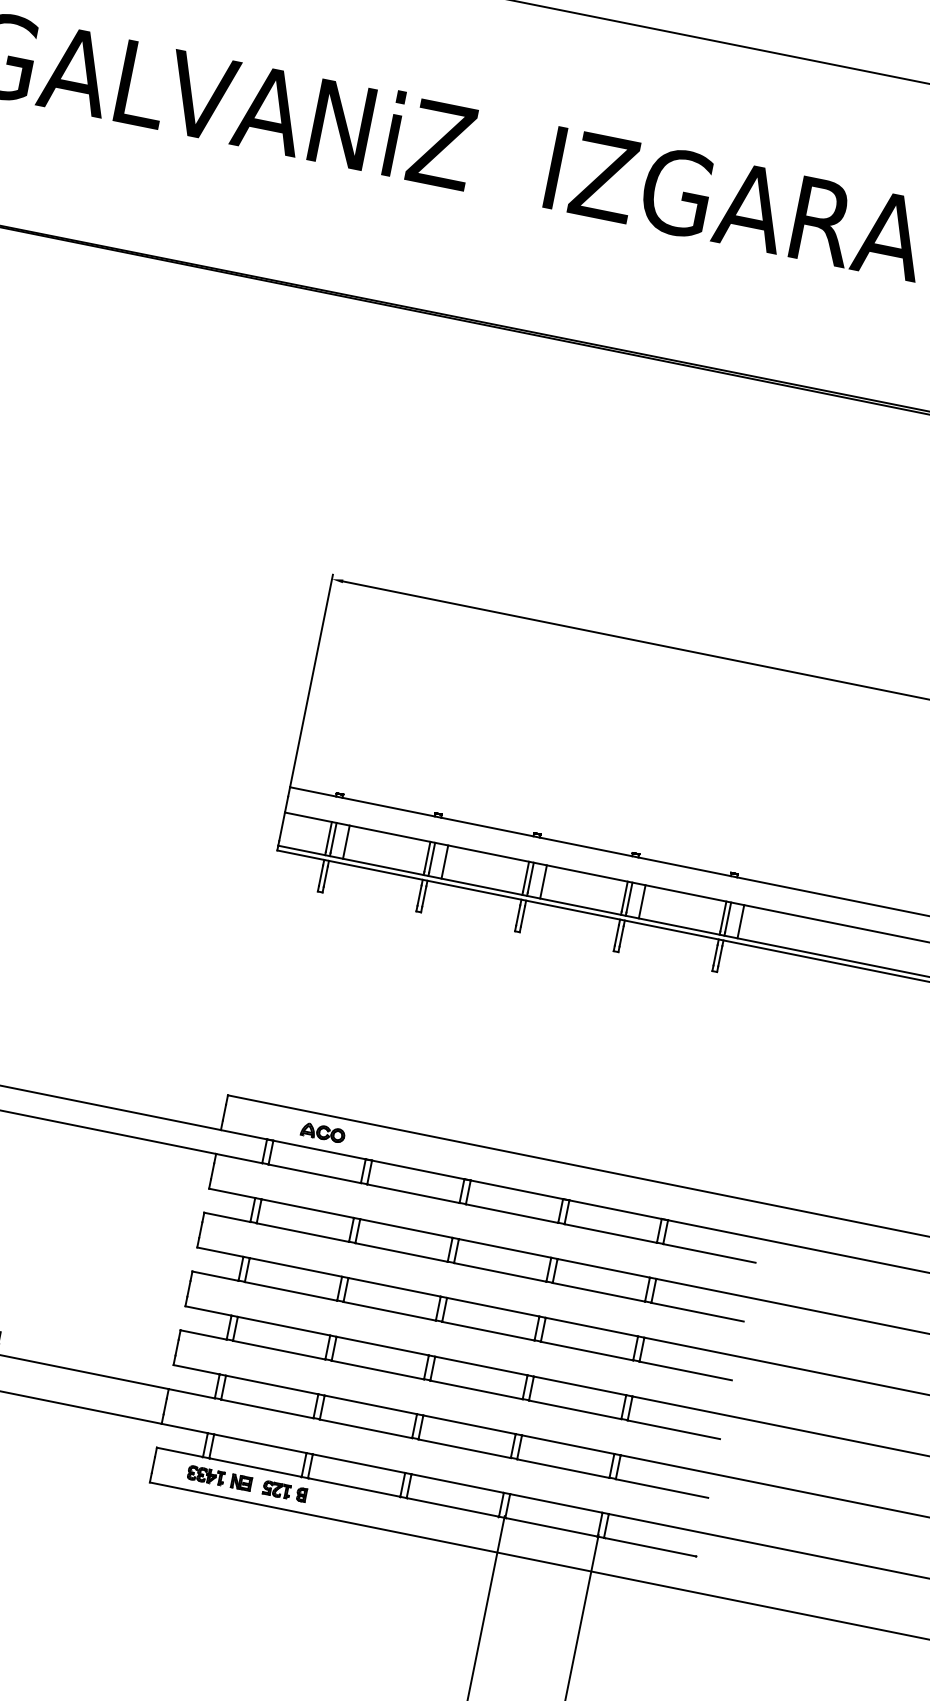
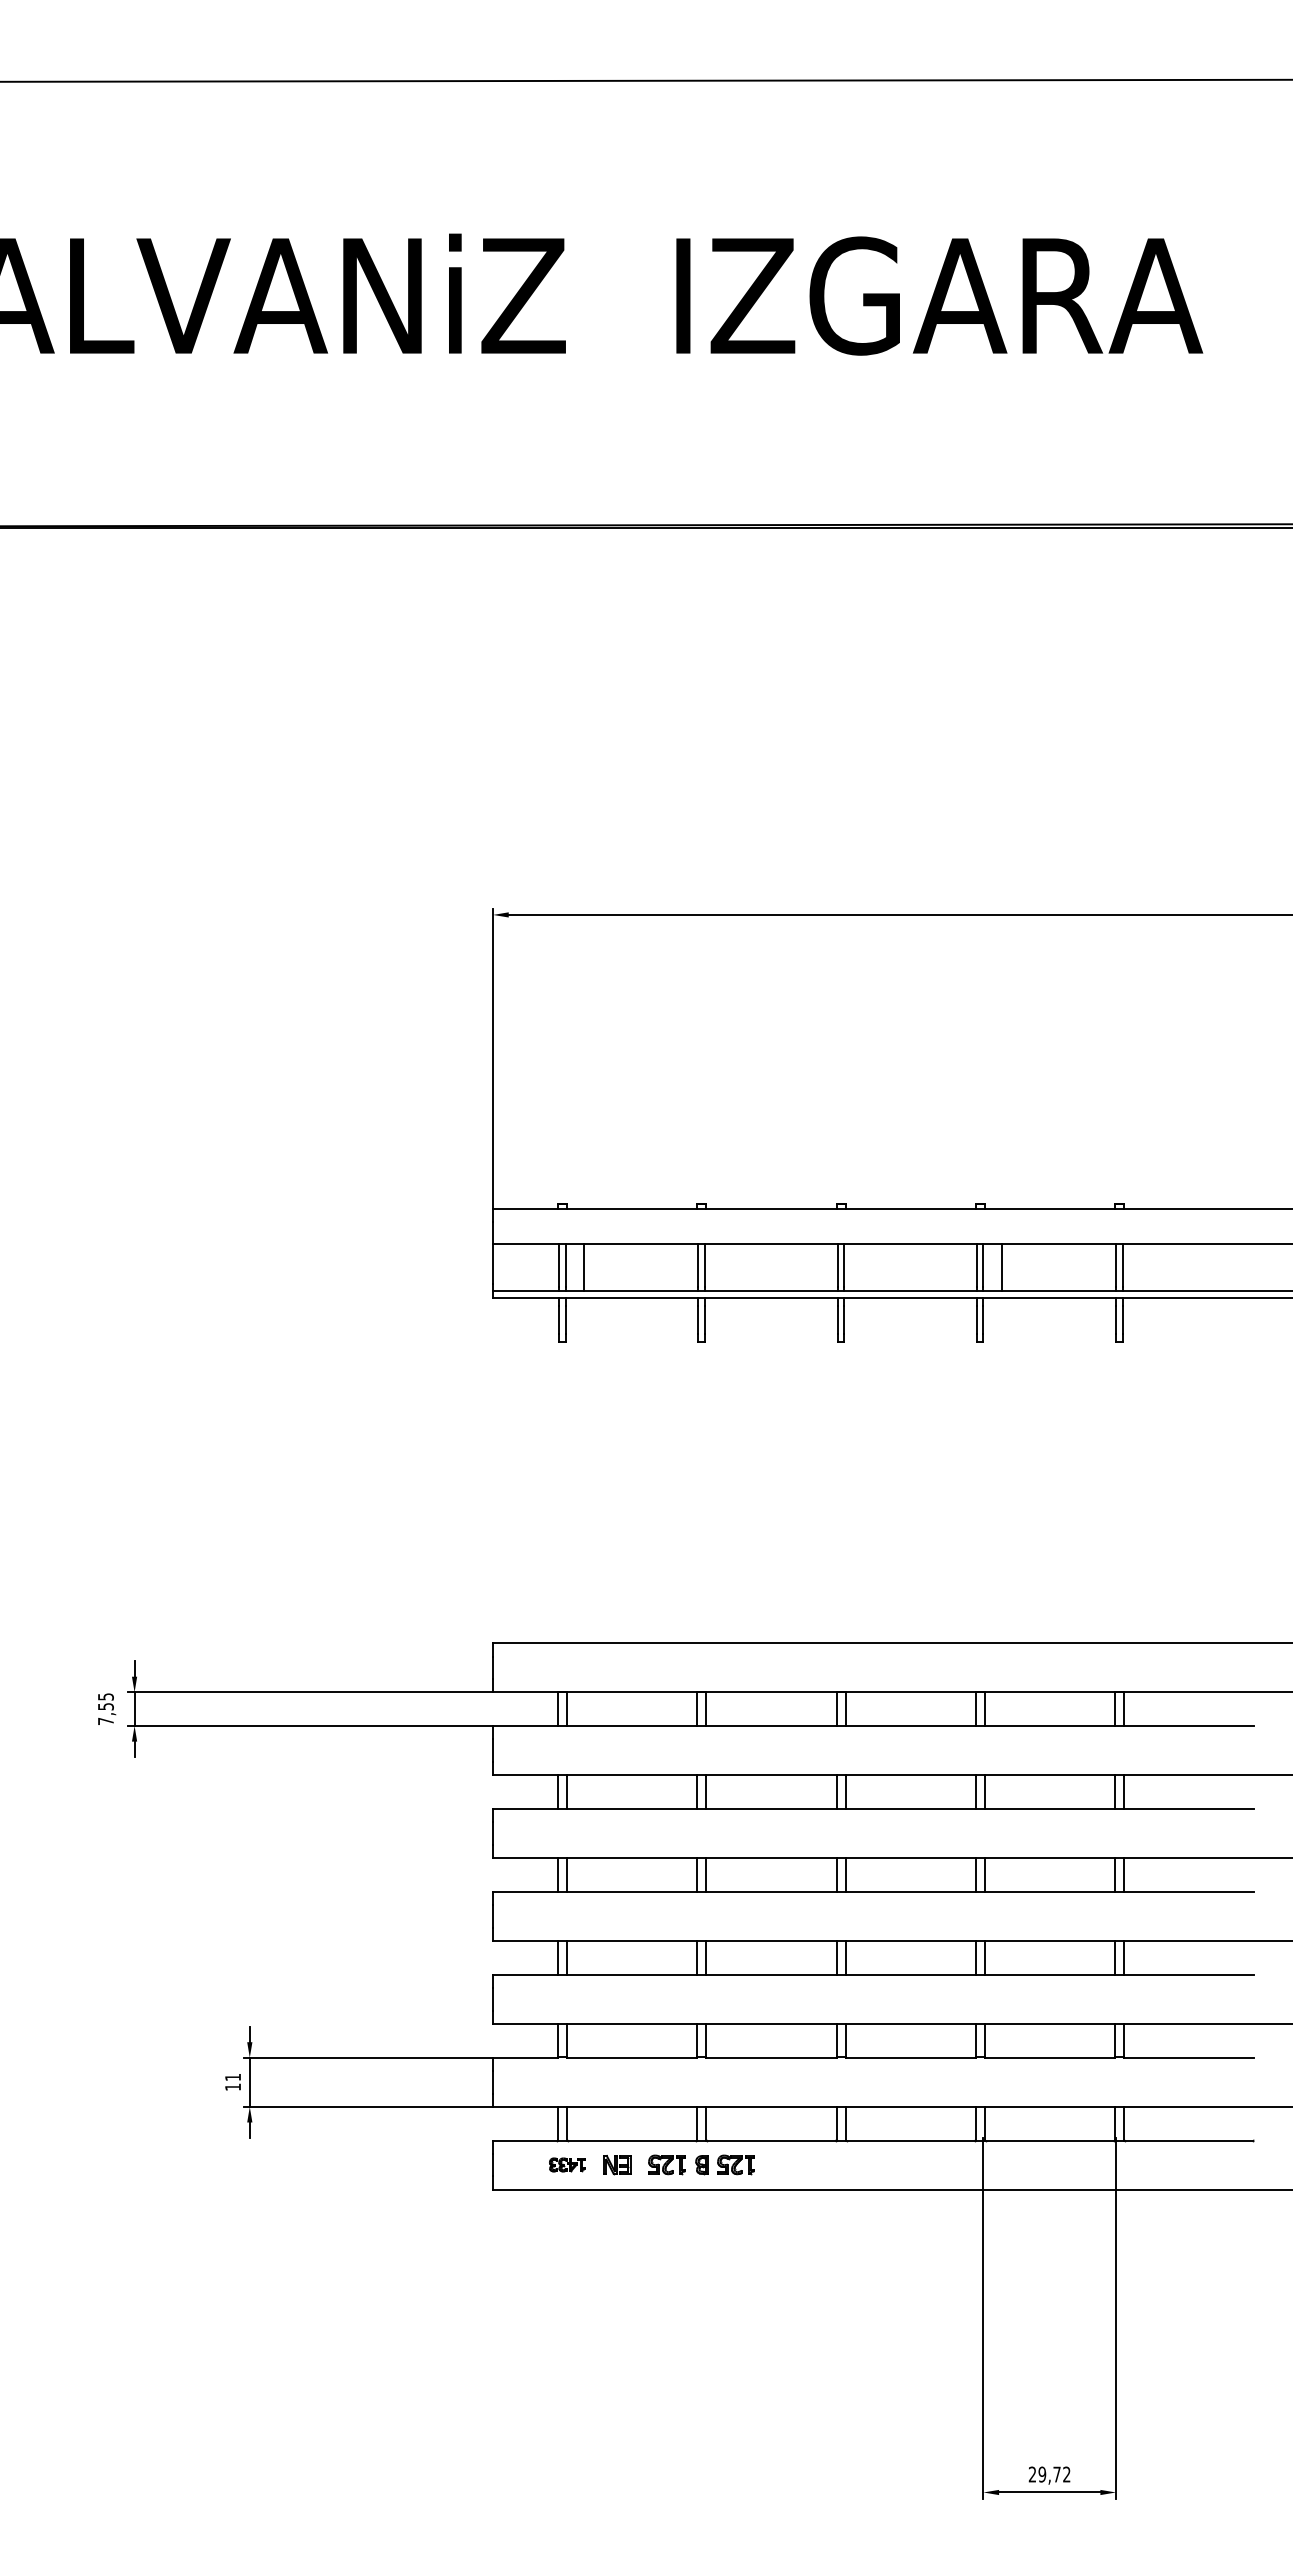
line: (444, 861) -> (723, 1267), removed
line: (543, 881) -> (862, 1267), removed
line: (741, 921) -> (1141, 1267), removed
part: (322, 1132) -> (631, 1668), removed
part: (205, 1475) -> (566, 2164), size x0.7
part: (325, 1499) -> (735, 2164), added

